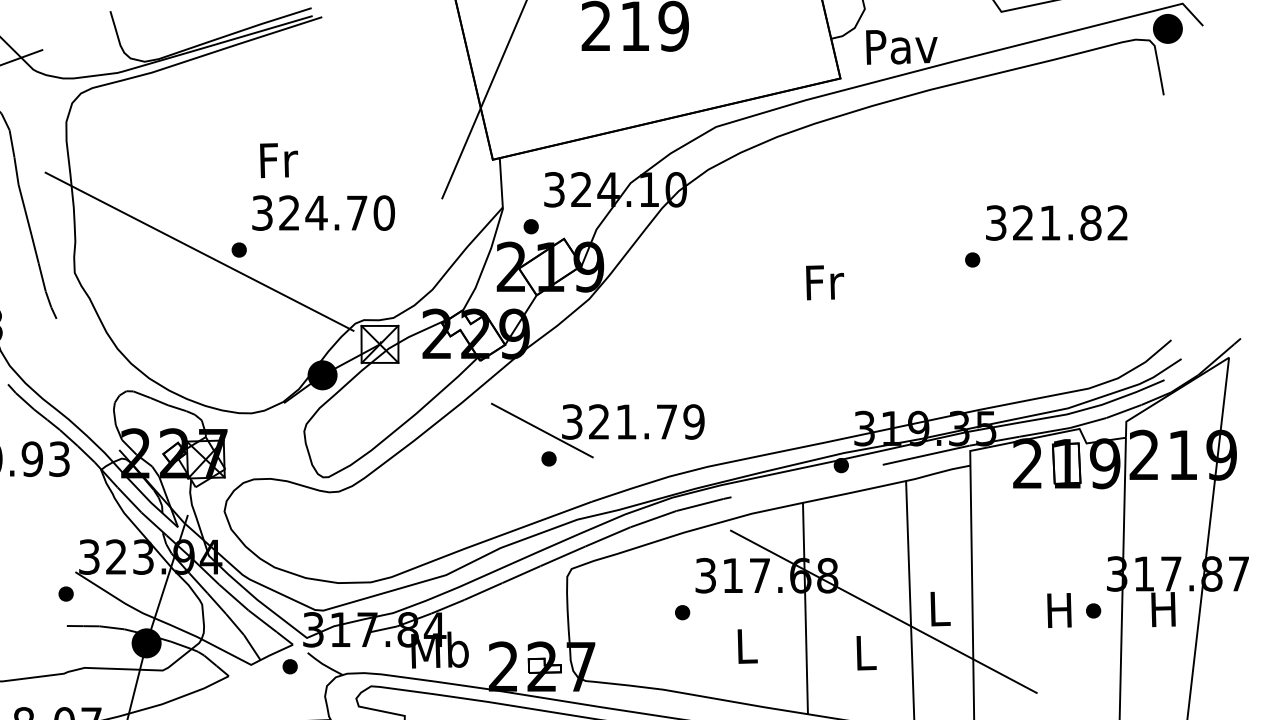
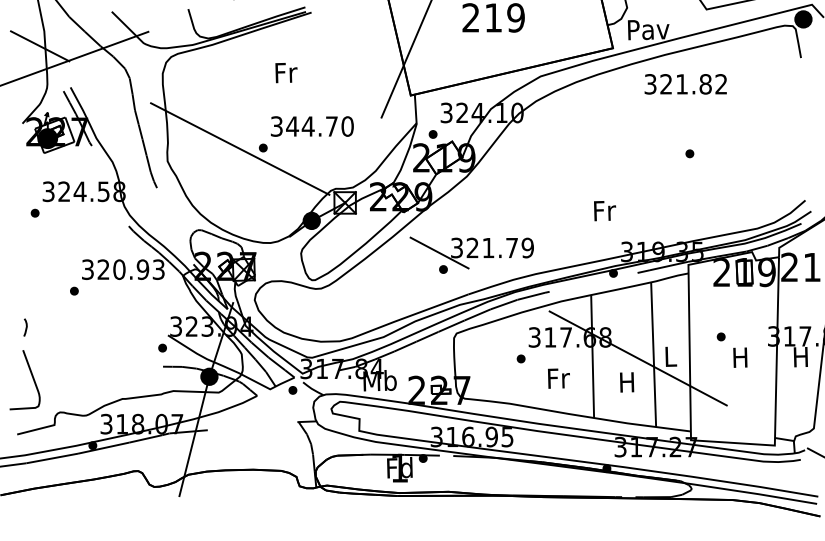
text: (279, 161) -> (286, 73), moved
text: (289, 213) -> (292, 126), 324.70 -> 344.70
text: (1056, 223) -> (685, 84), moved
text: (825, 283) -> (605, 211), moved
part: (1092, 610) -> (720, 336), moved
text: (746, 646) -> (558, 378), L -> Fr
text: (865, 653) -> (627, 382), L -> H

